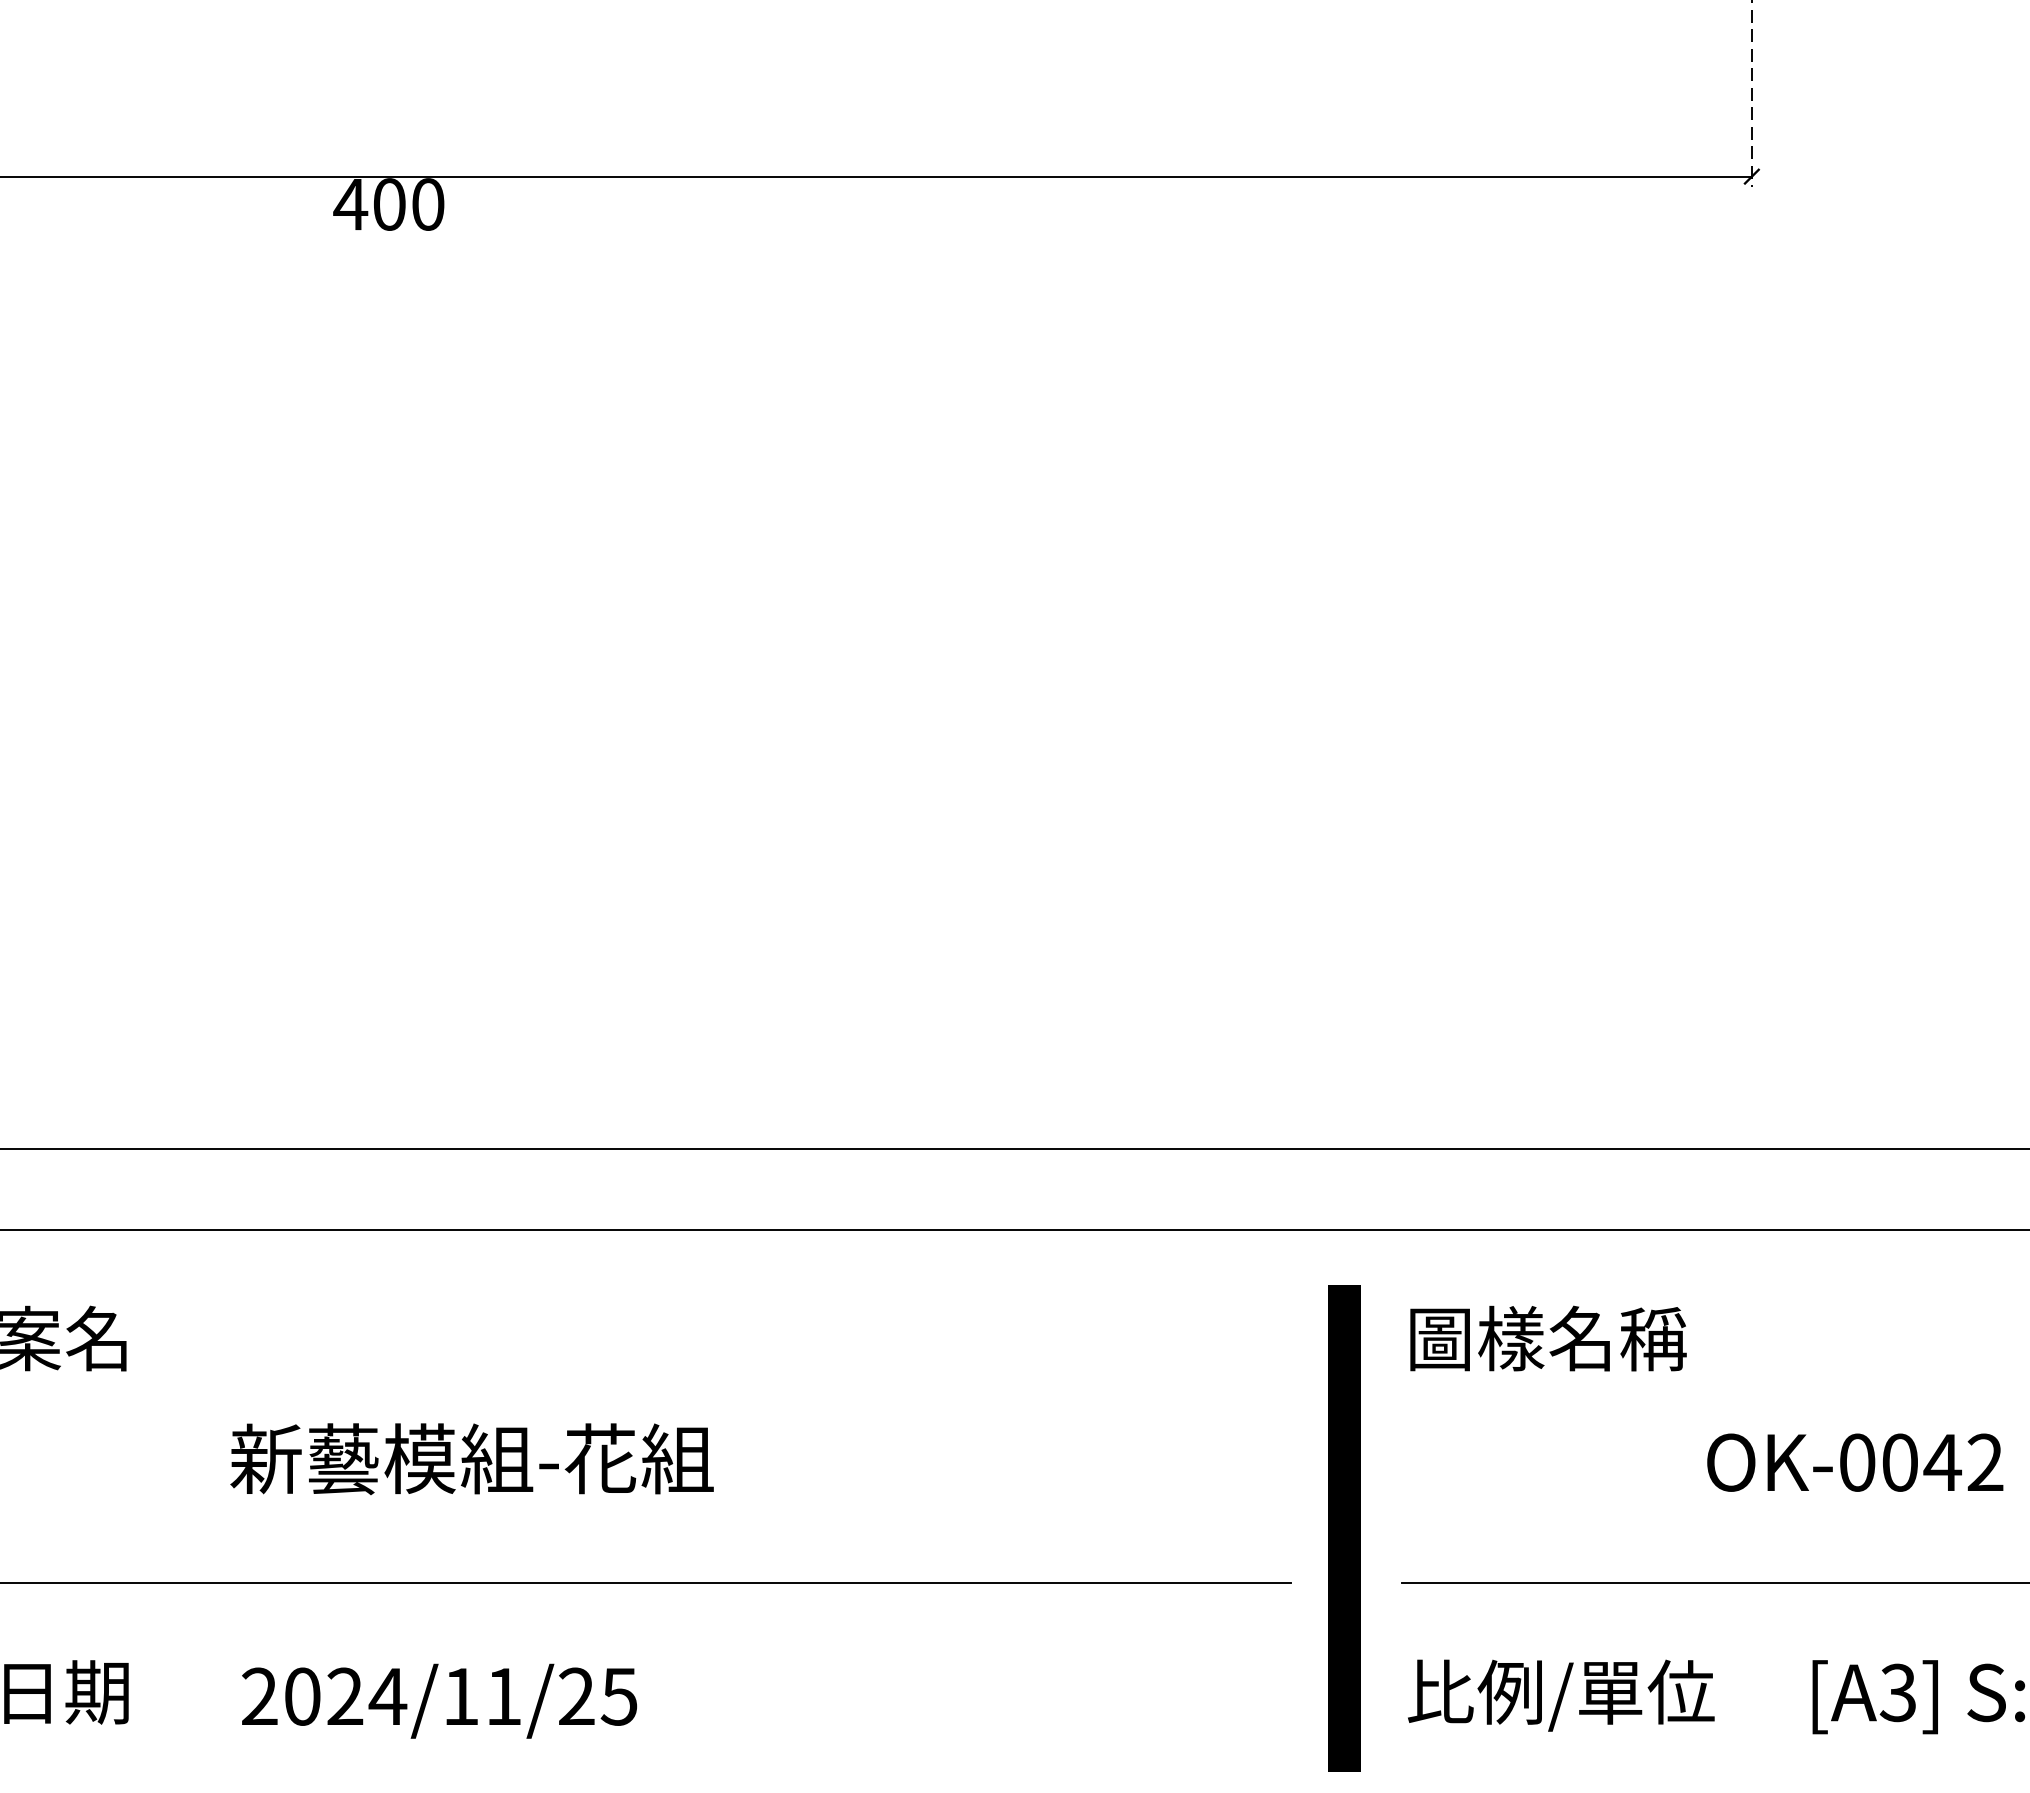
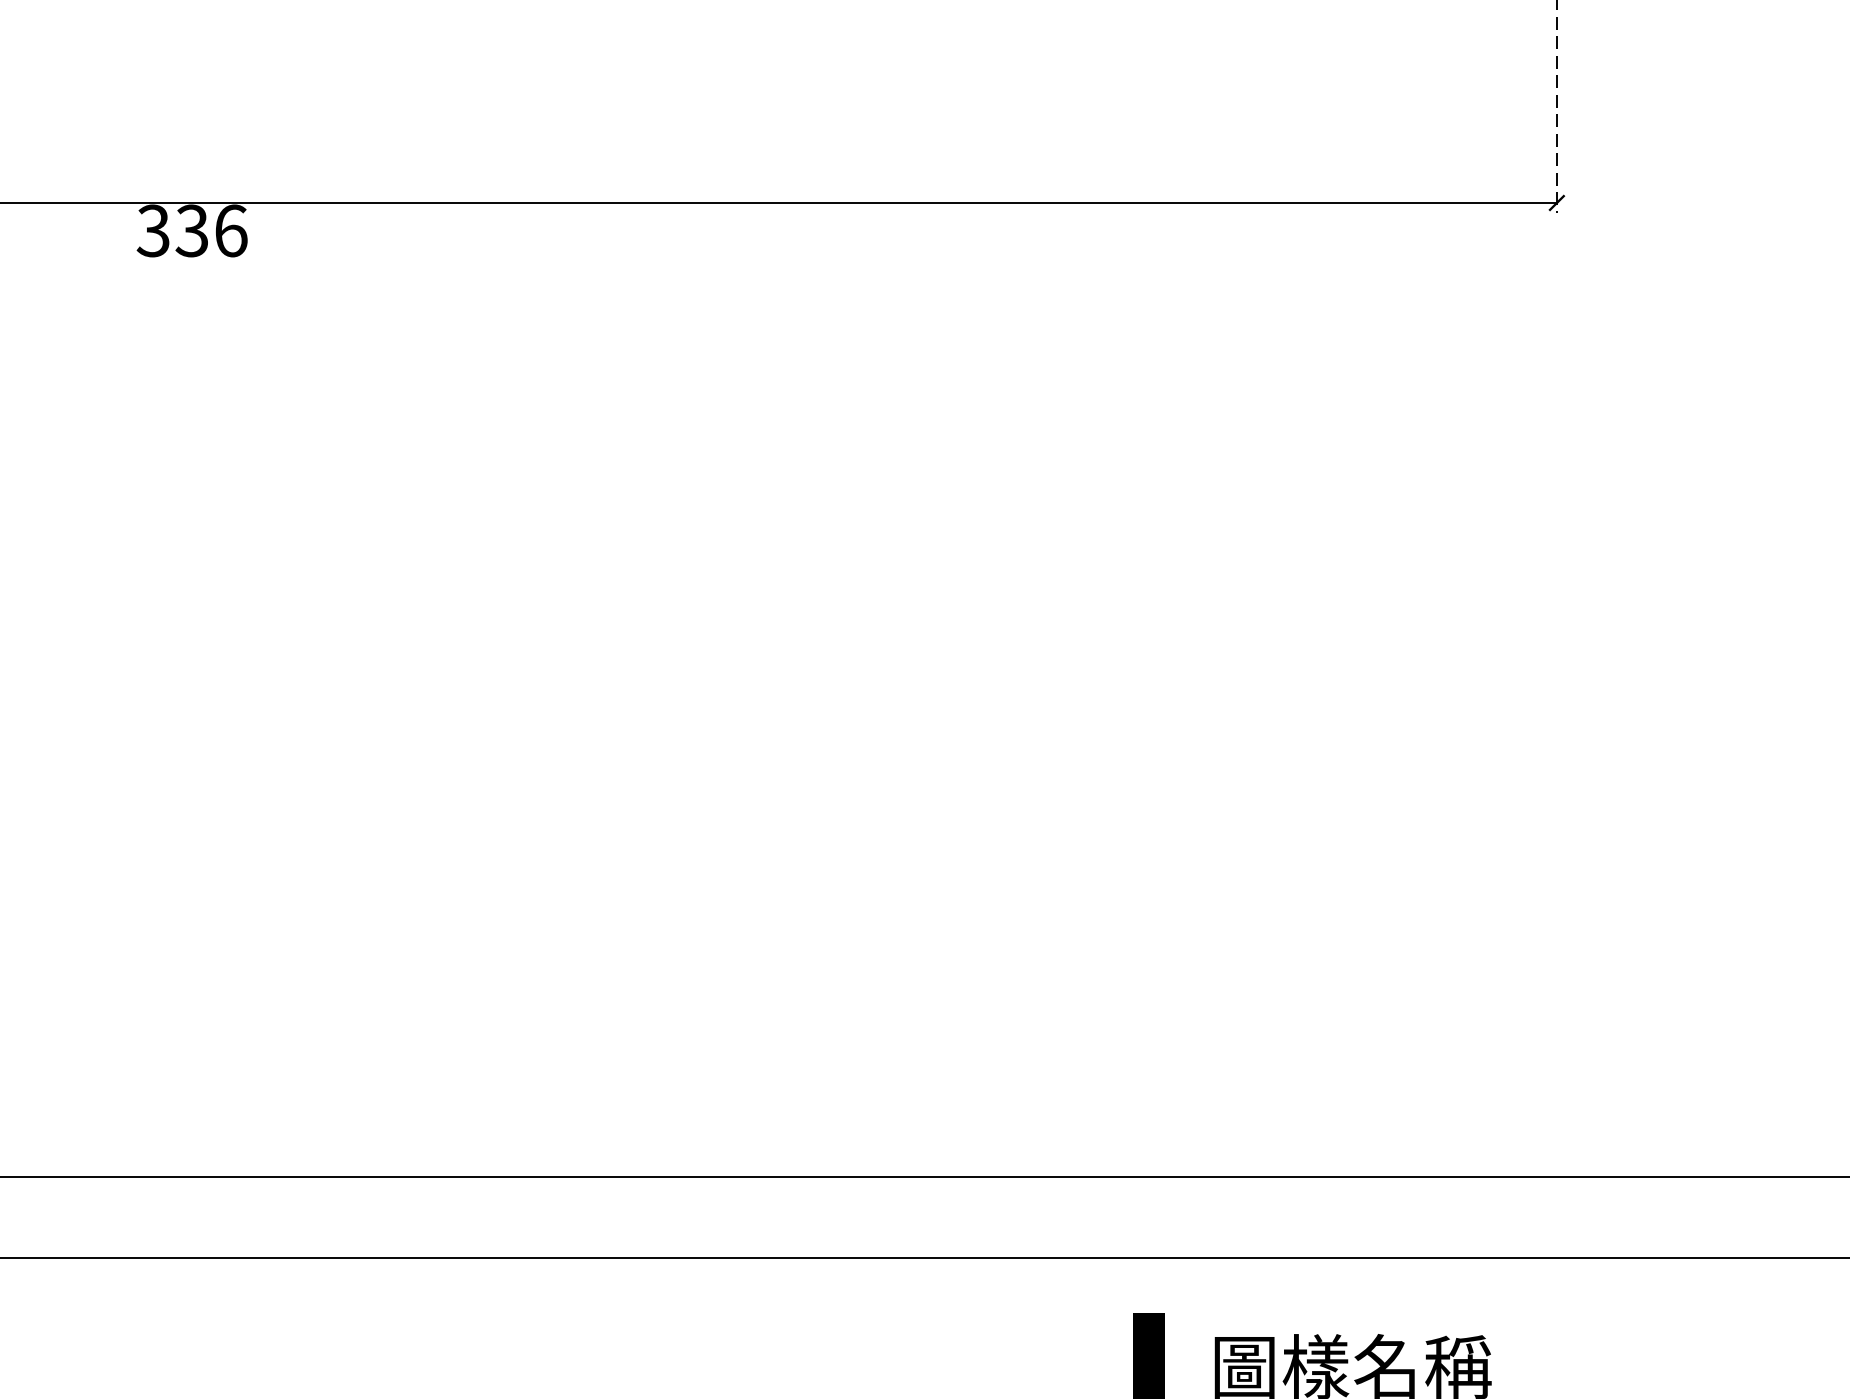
text: (388, 204) -> (191, 230), 400 -> 336

